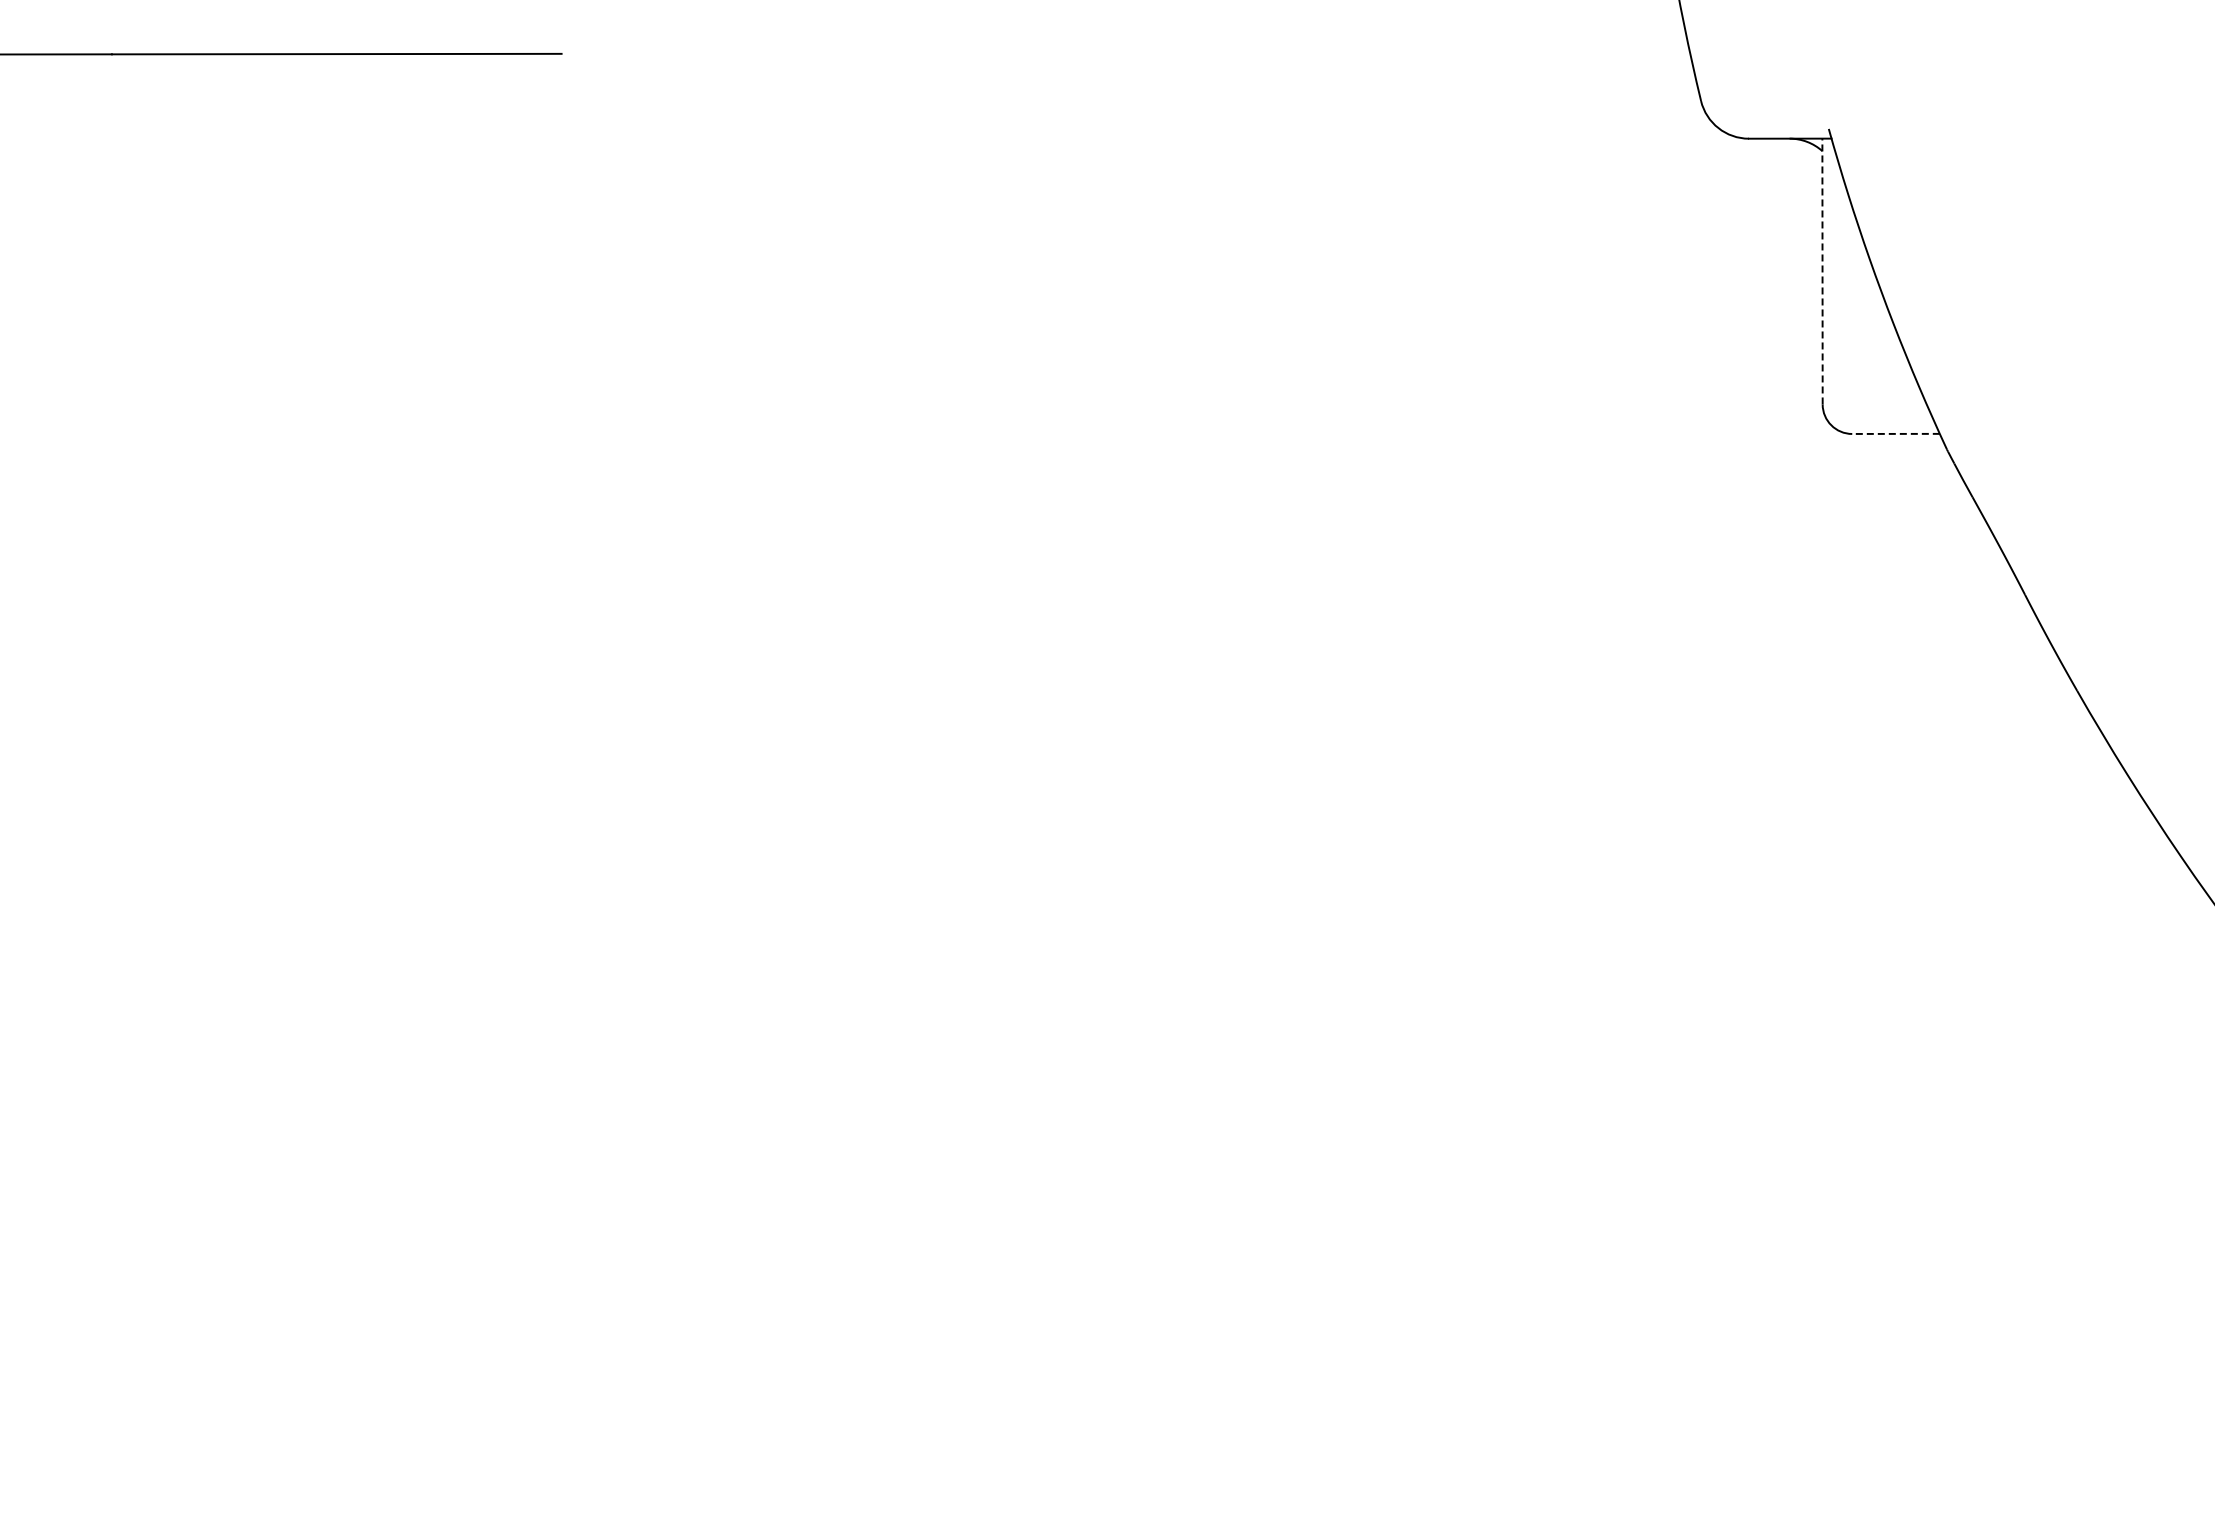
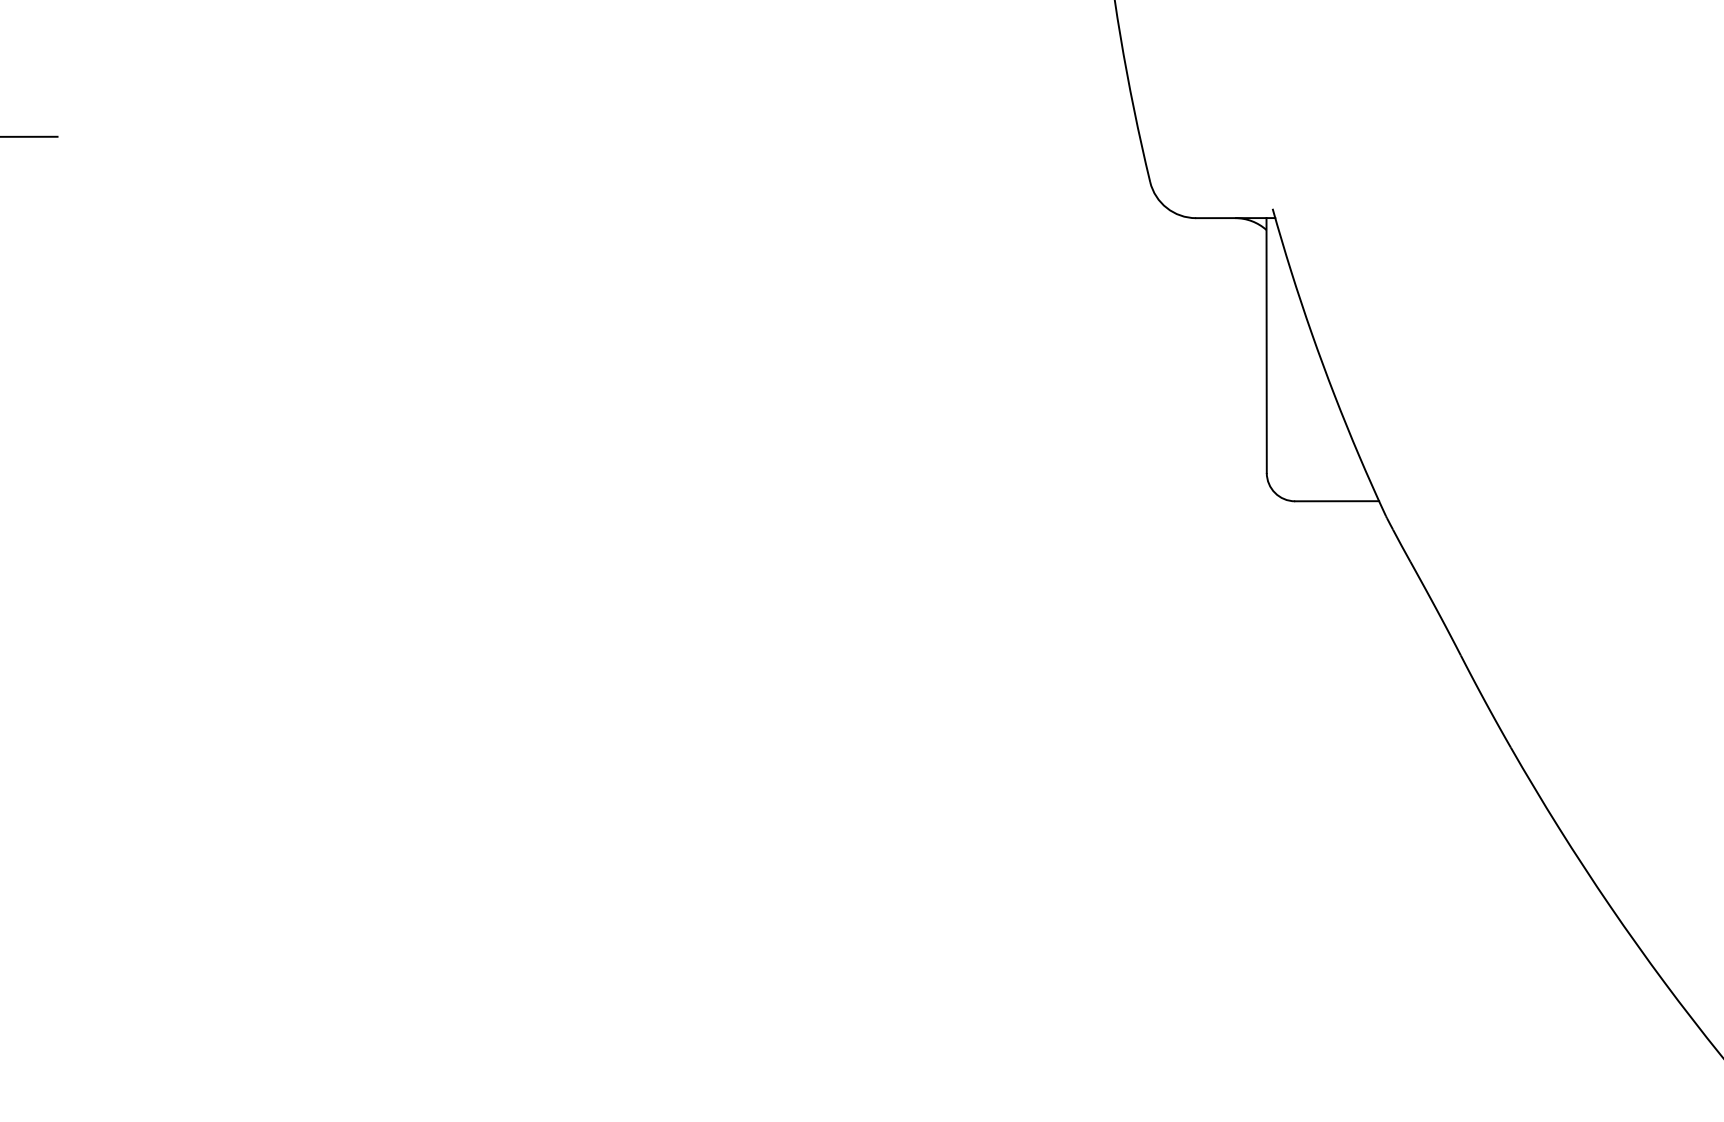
line: (1822, 271) -> (1266, 345), dashed -> solid
line: (1896, 433) -> (1337, 500), dashed -> solid

